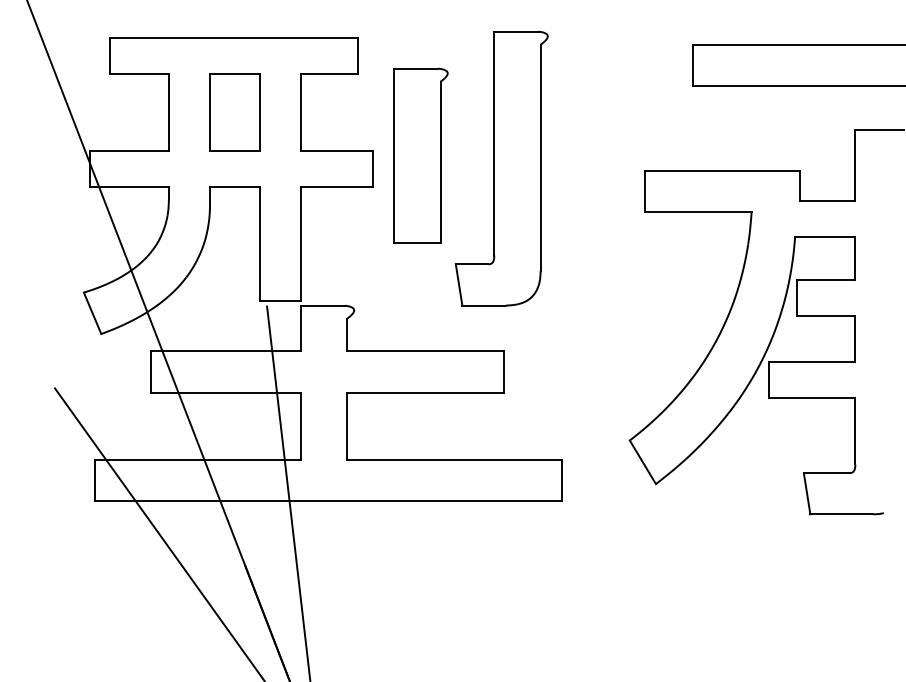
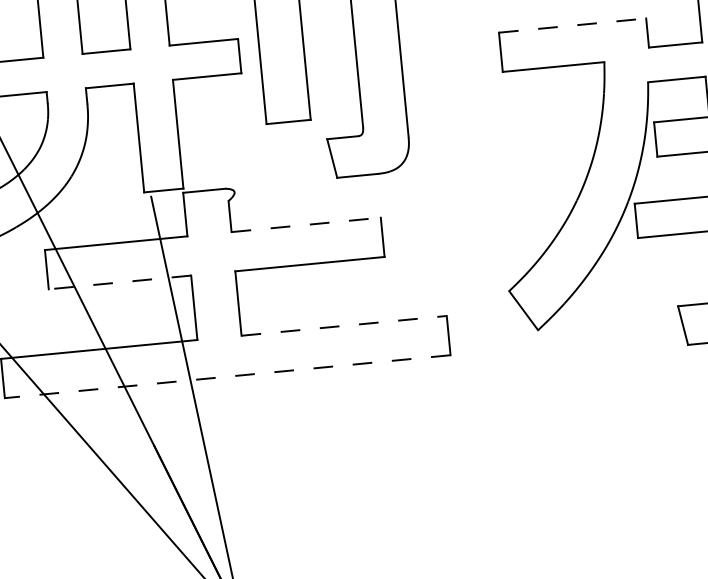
line: (722, 170) -> (572, 25), solid -> dashed
line: (425, 351) -> (306, 225), solid -> dashed
line: (226, 392) -> (120, 282), solid -> dashed
line: (454, 460) -> (343, 326), solid -> dashed
line: (328, 501) -> (227, 376), solid -> dashed

